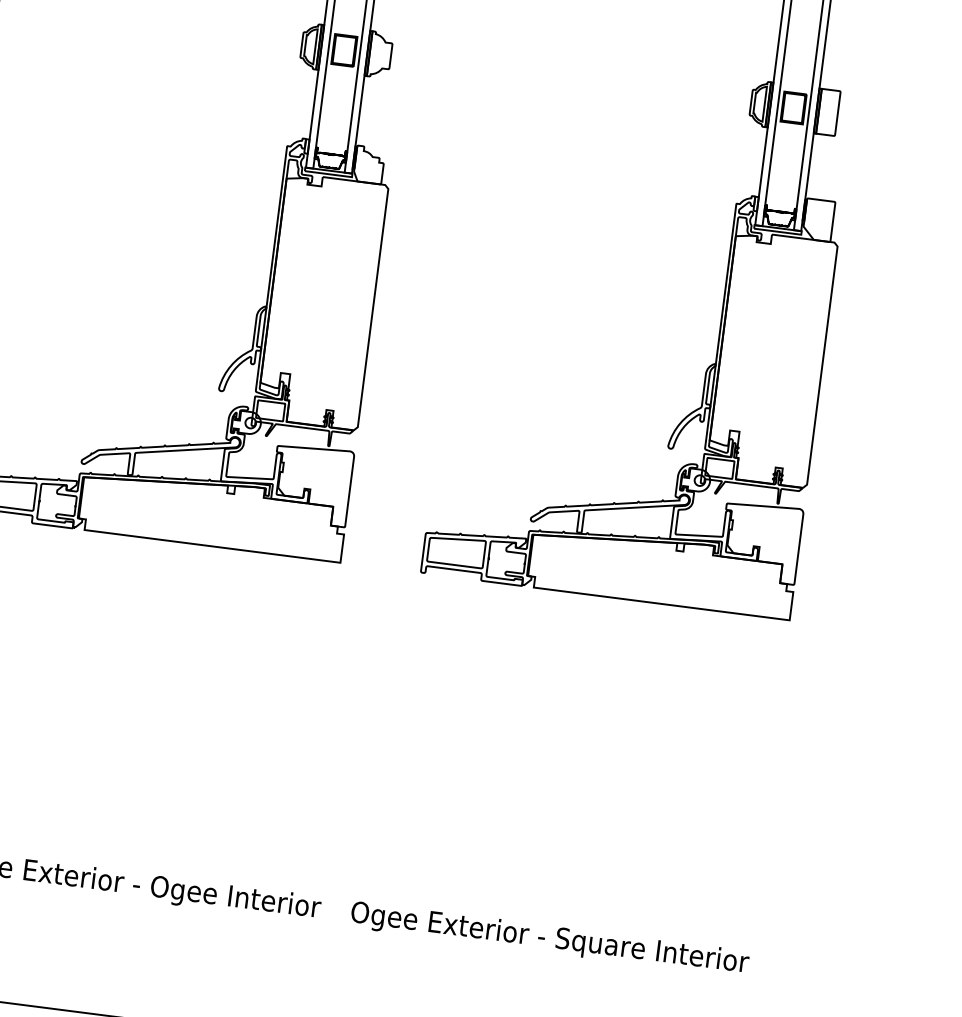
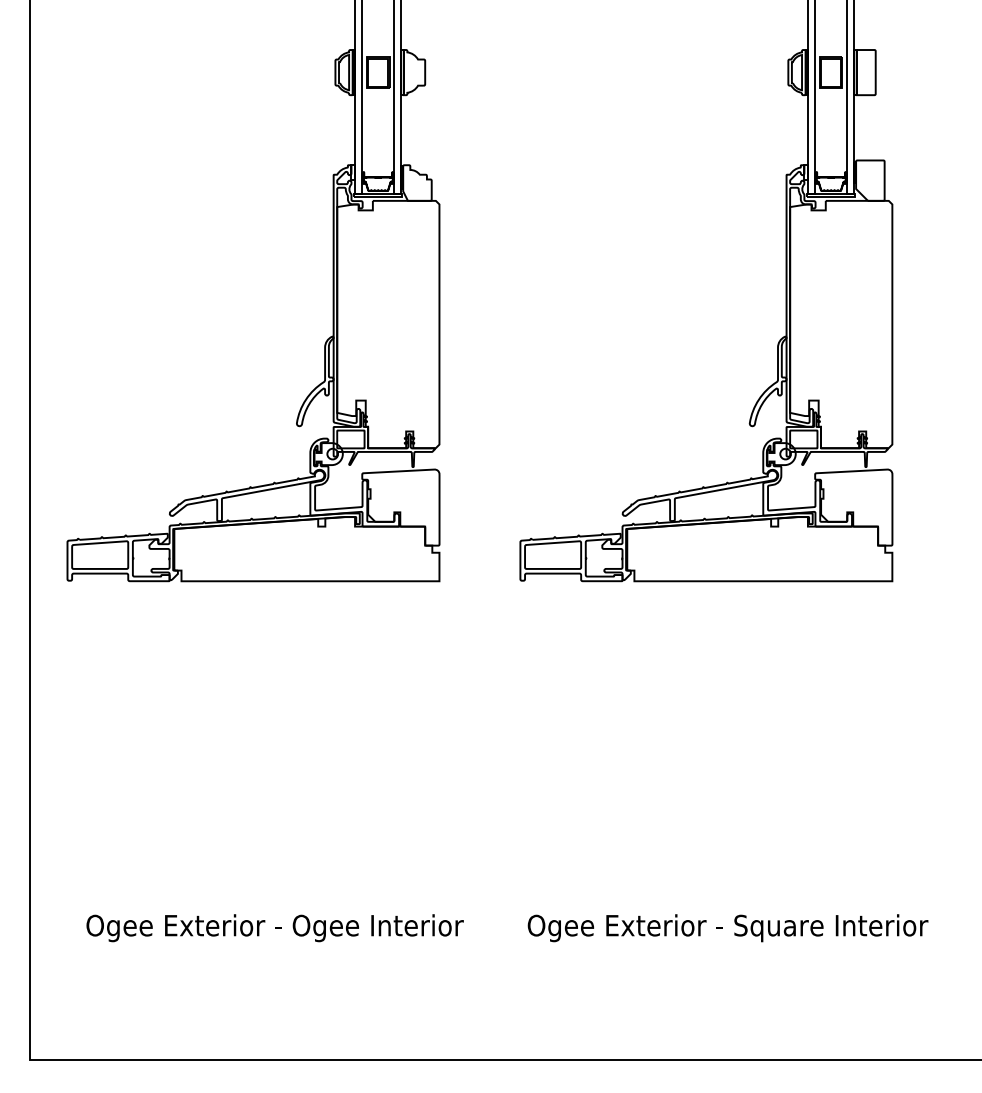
text: (549, 939) -> (727, 928), moved

